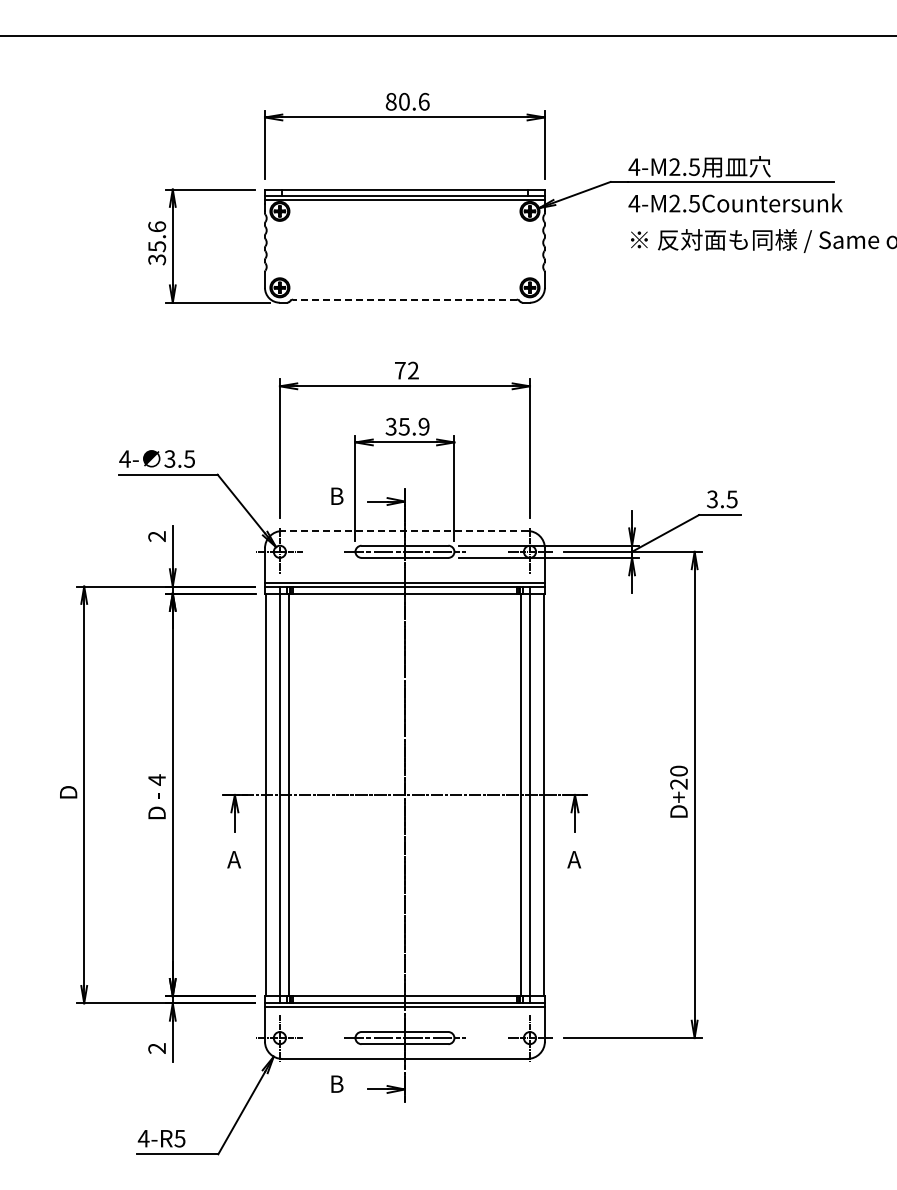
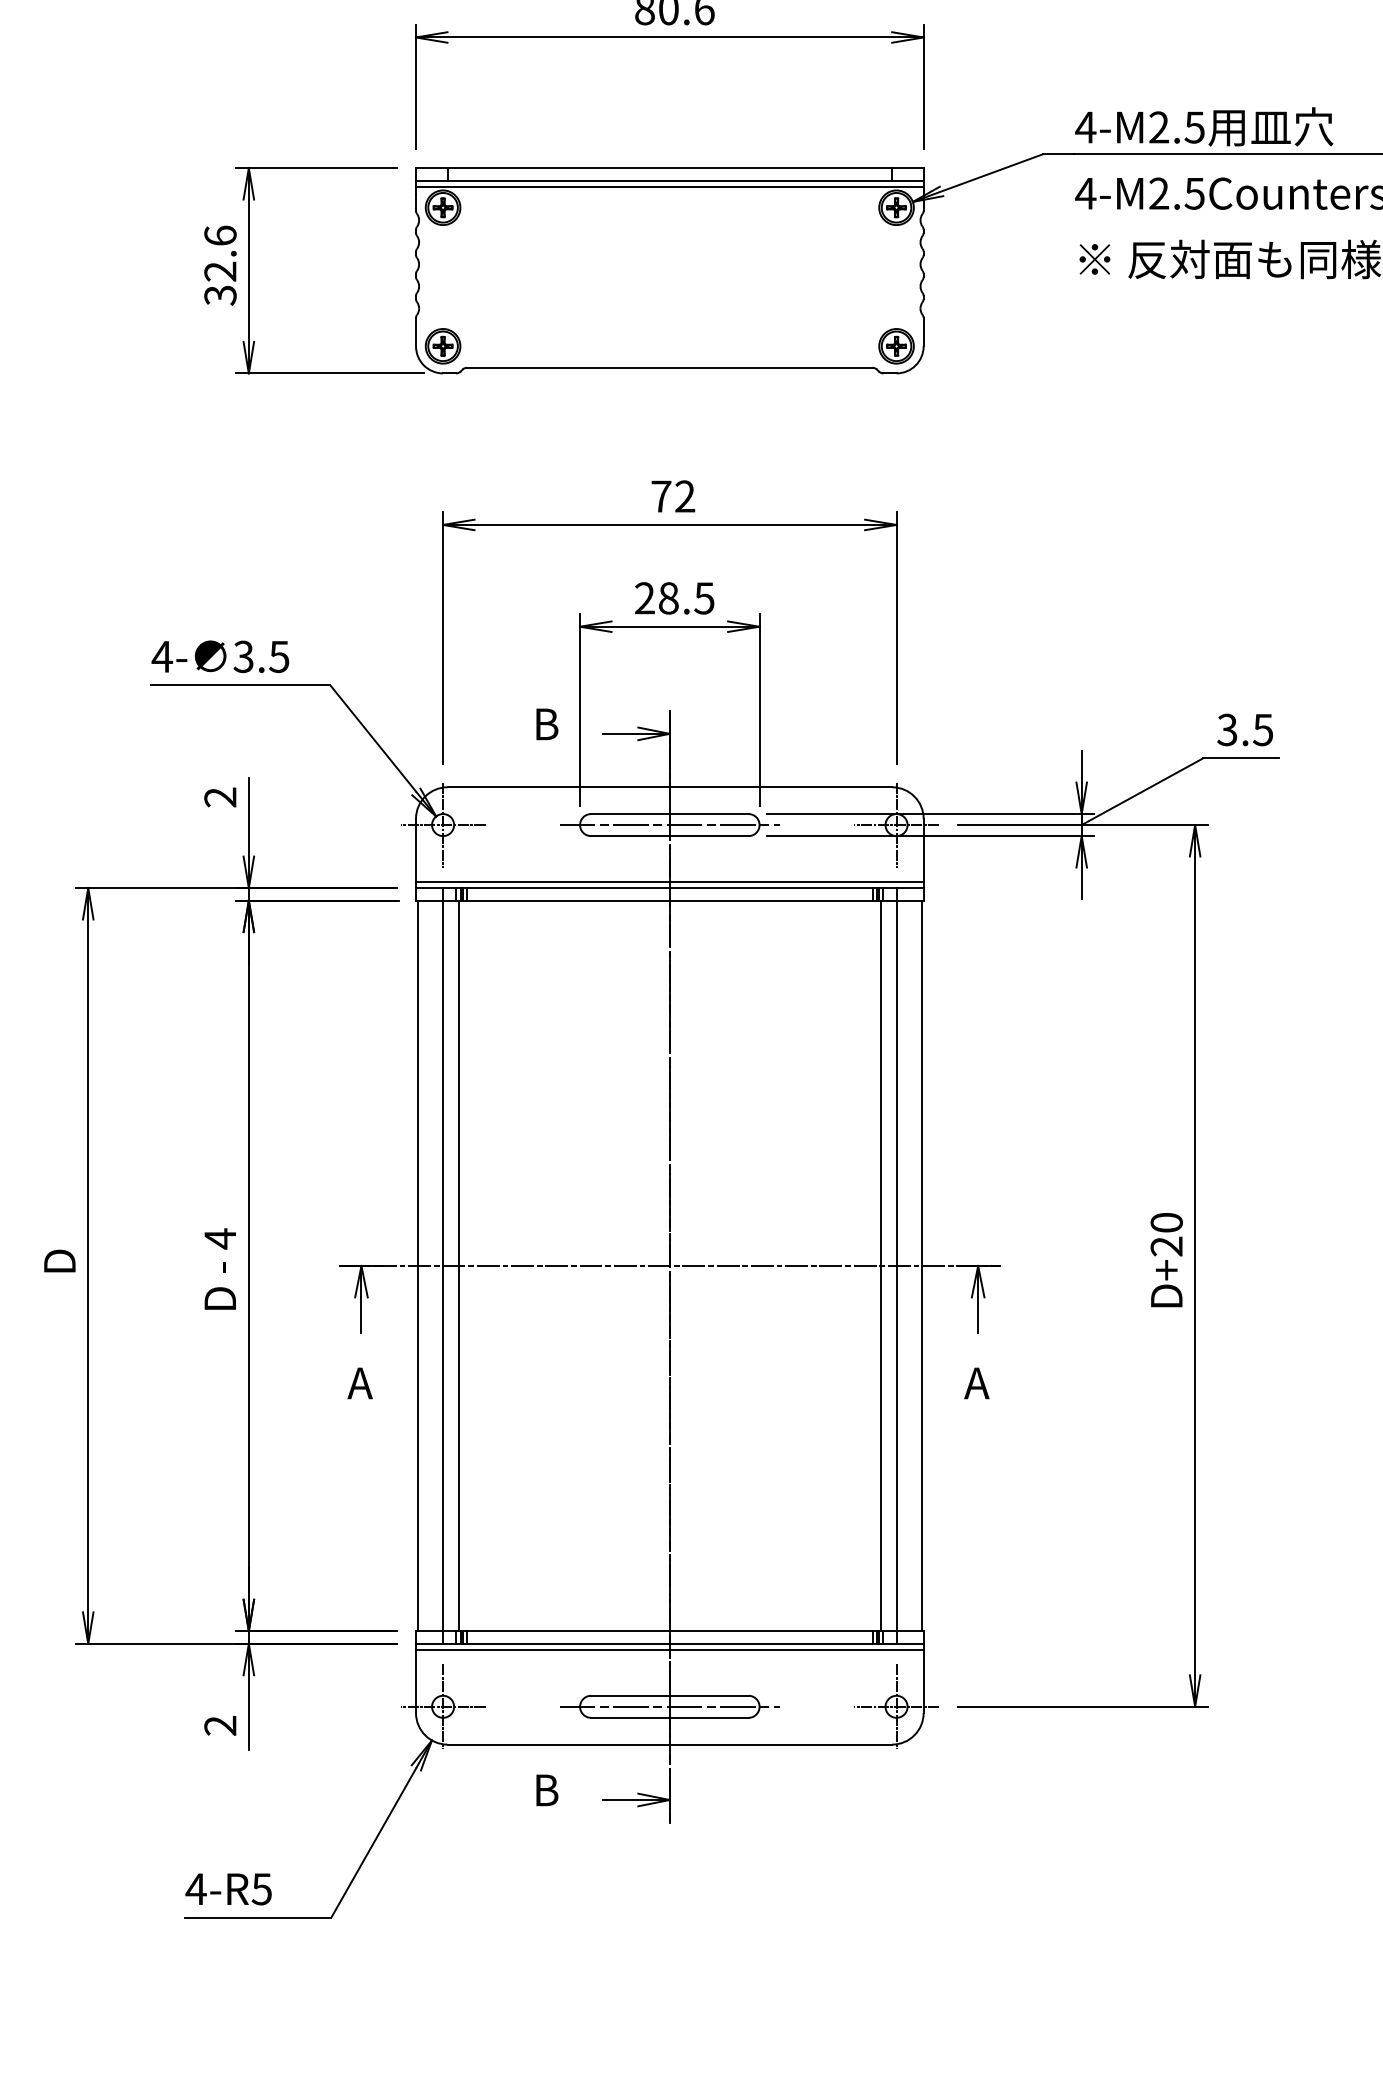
text: (157, 246) -> (221, 271), 35.6 -> 32.6
line: (404, 299) -> (668, 367), dashed -> solid
text: (407, 426) -> (674, 597), 35.9 -> 28.5
line: (404, 531) -> (668, 788), dashed -> solid

